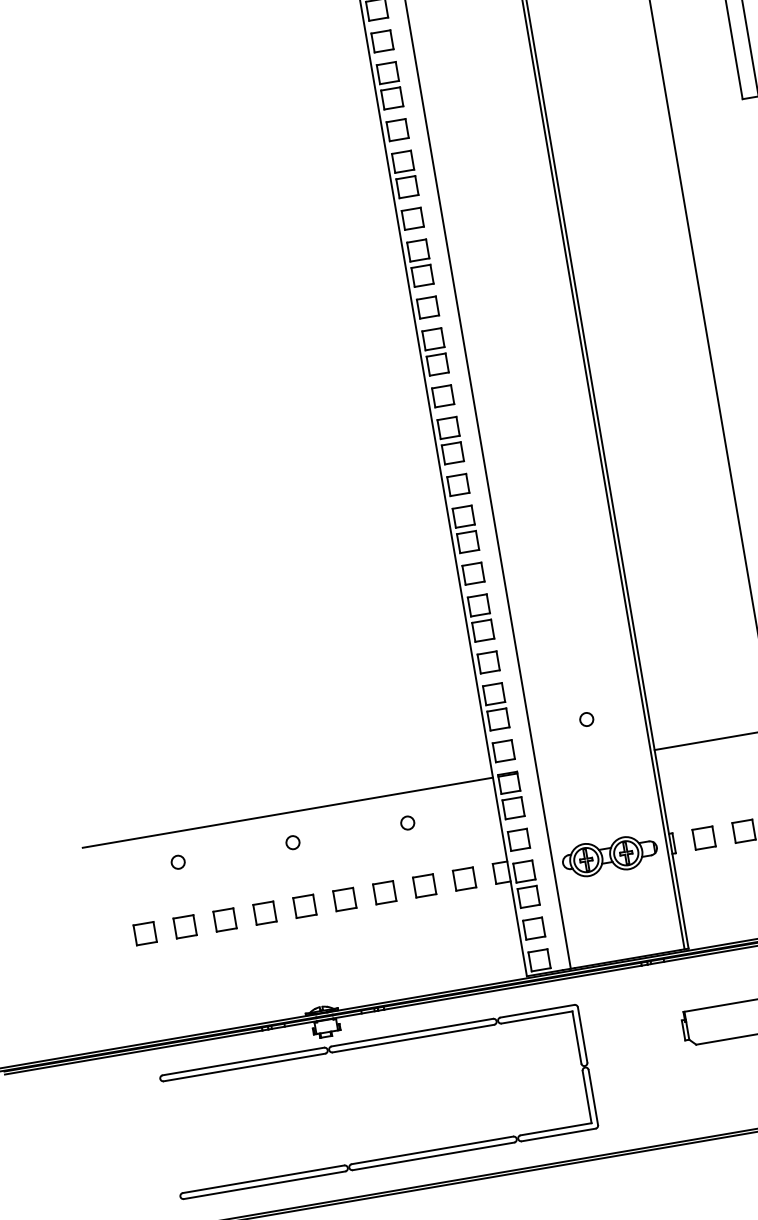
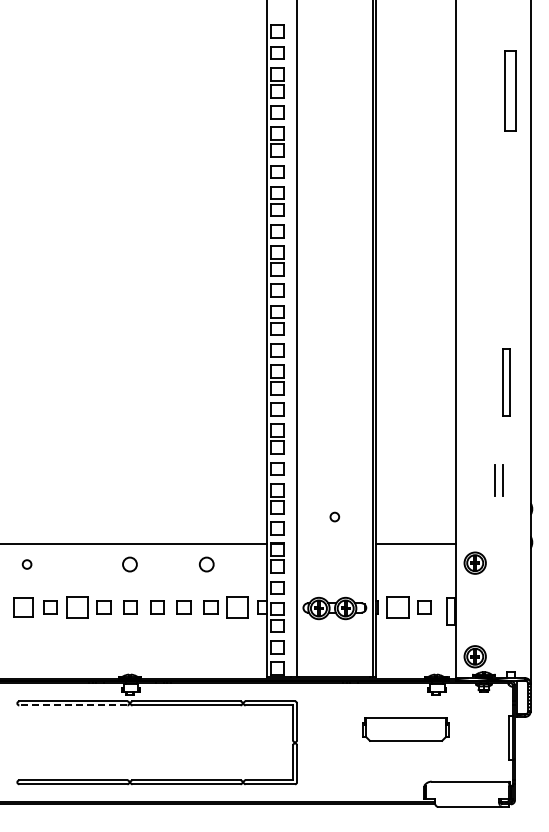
circle: (407, 823) -> (206, 564), size x1.6
part: (703, 838) -> (397, 607), size x1.6
circle: (292, 842) -> (129, 564), size x1.6
circle: (177, 862) -> (26, 564), moved
part: (464, 879) -> (237, 607), size x1.6
part: (224, 920) -> (76, 607), size x1.6
part: (144, 934) -> (23, 607), size x1.4
line: (243, 1067) -> (72, 705), solid -> dashed

